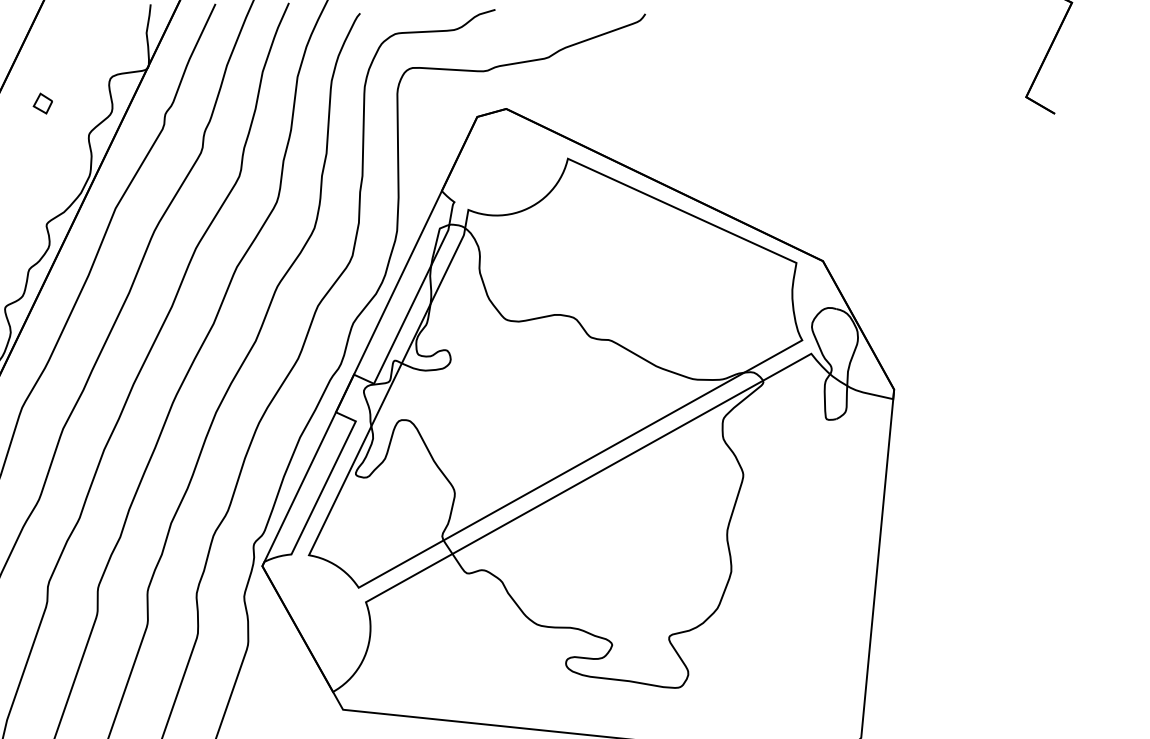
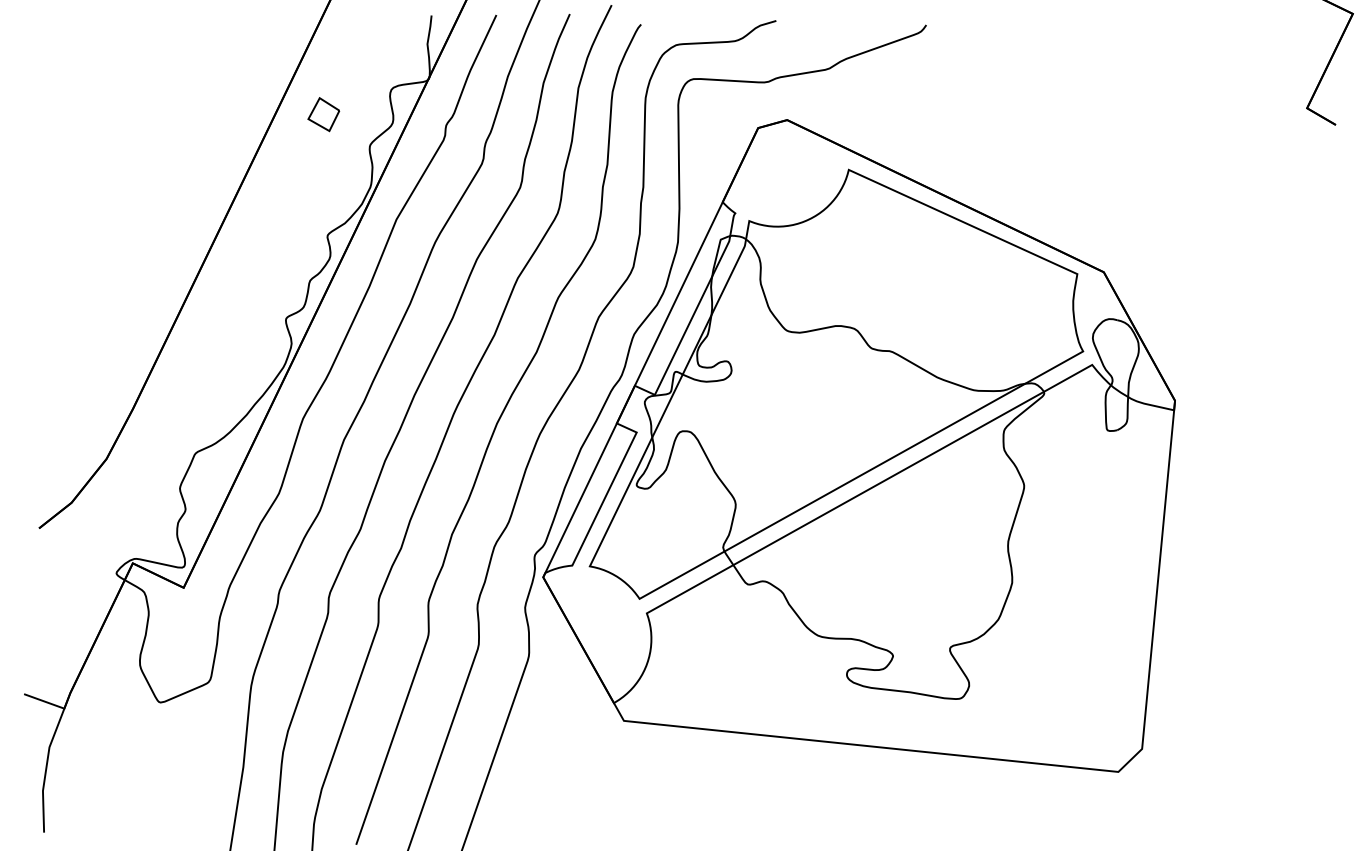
part: (42, 103) -> (323, 114), size x1.67

